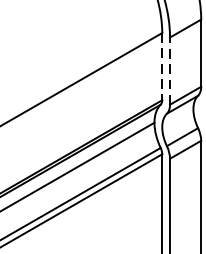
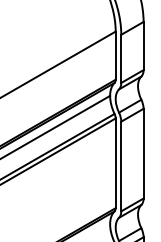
line: (161, 67) -> (115, 56), dashed -> solid
line: (170, 70) -> (121, 58), dashed -> solid

